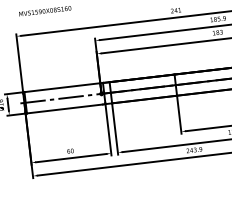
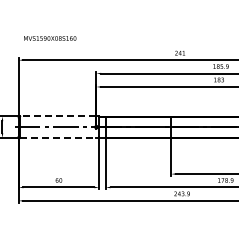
line: (61, 87) -> (57, 116), solid -> dashed
line: (65, 108) -> (58, 137), solid -> dashed

